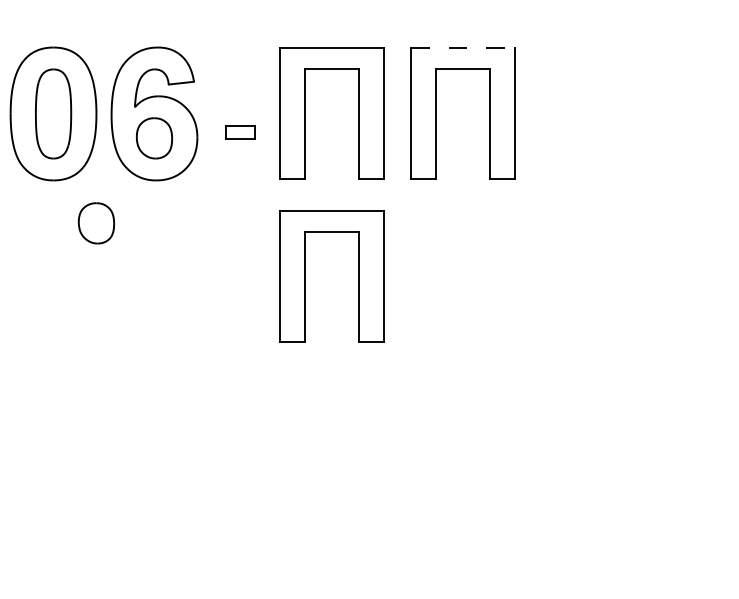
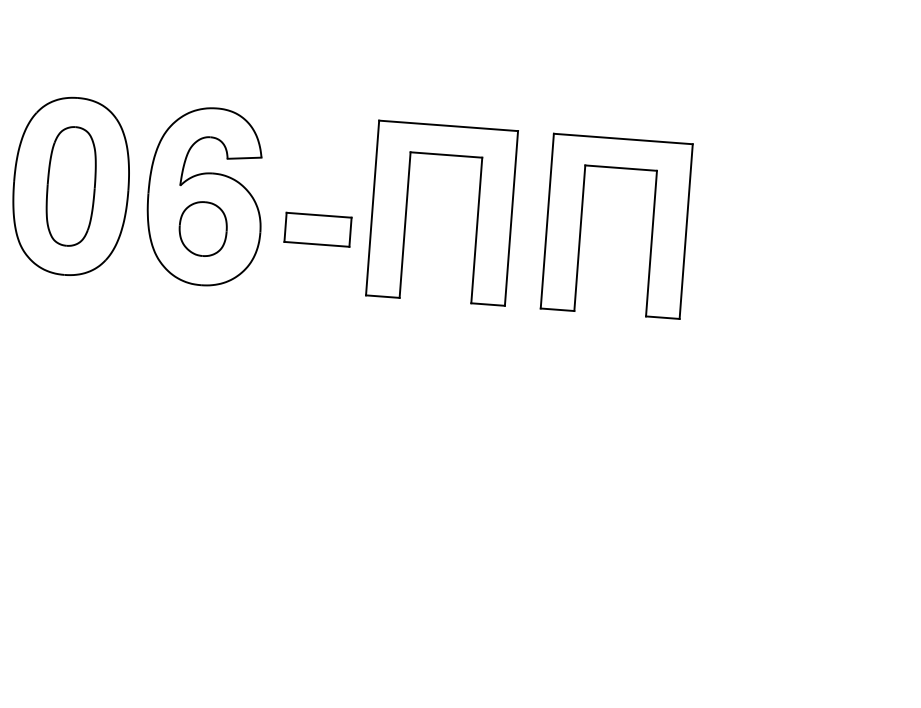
line: (463, 47) -> (623, 138), dashed -> solid
part: (240, 132) -> (318, 229), size x1.67
part: (95, 223) -> (116, 336), removed
part: (305, 276) -> (390, 428), removed

